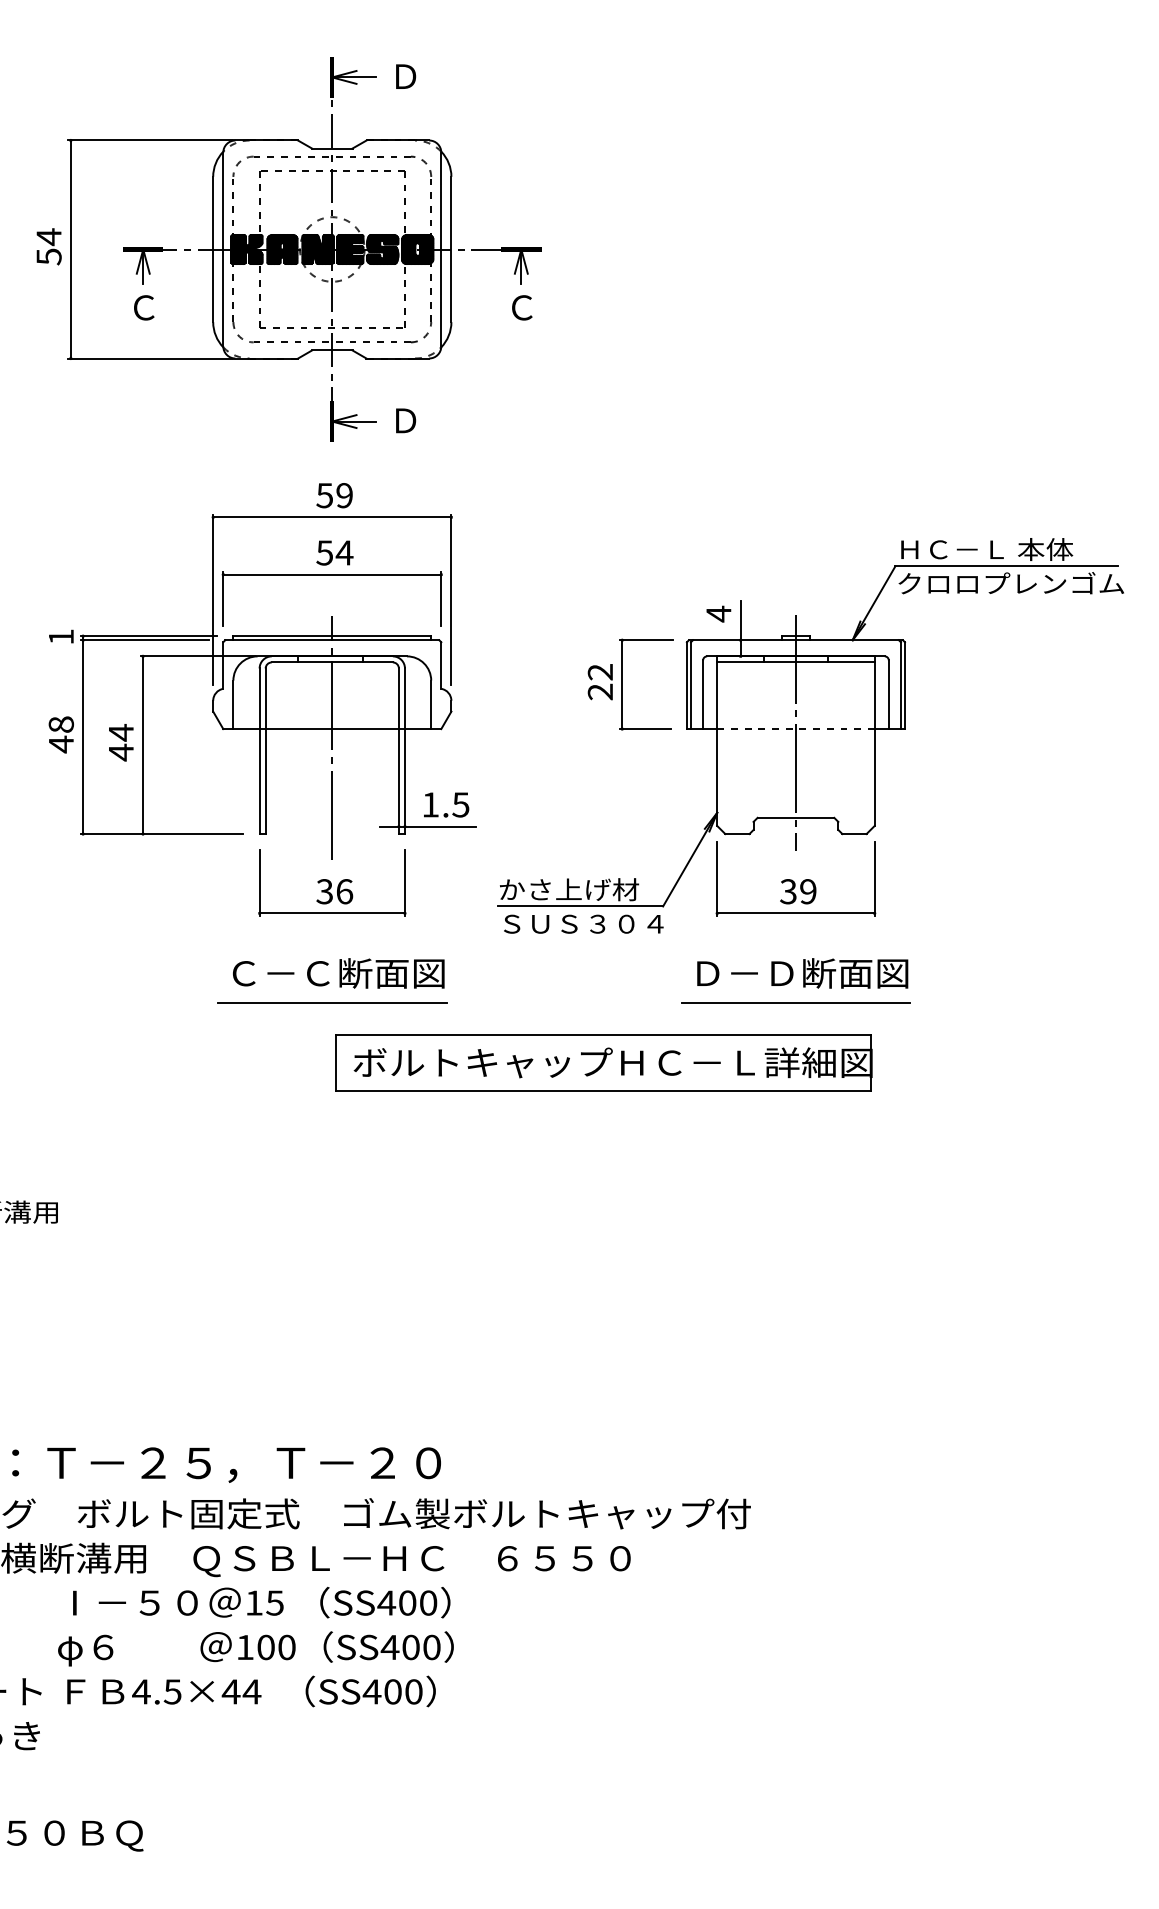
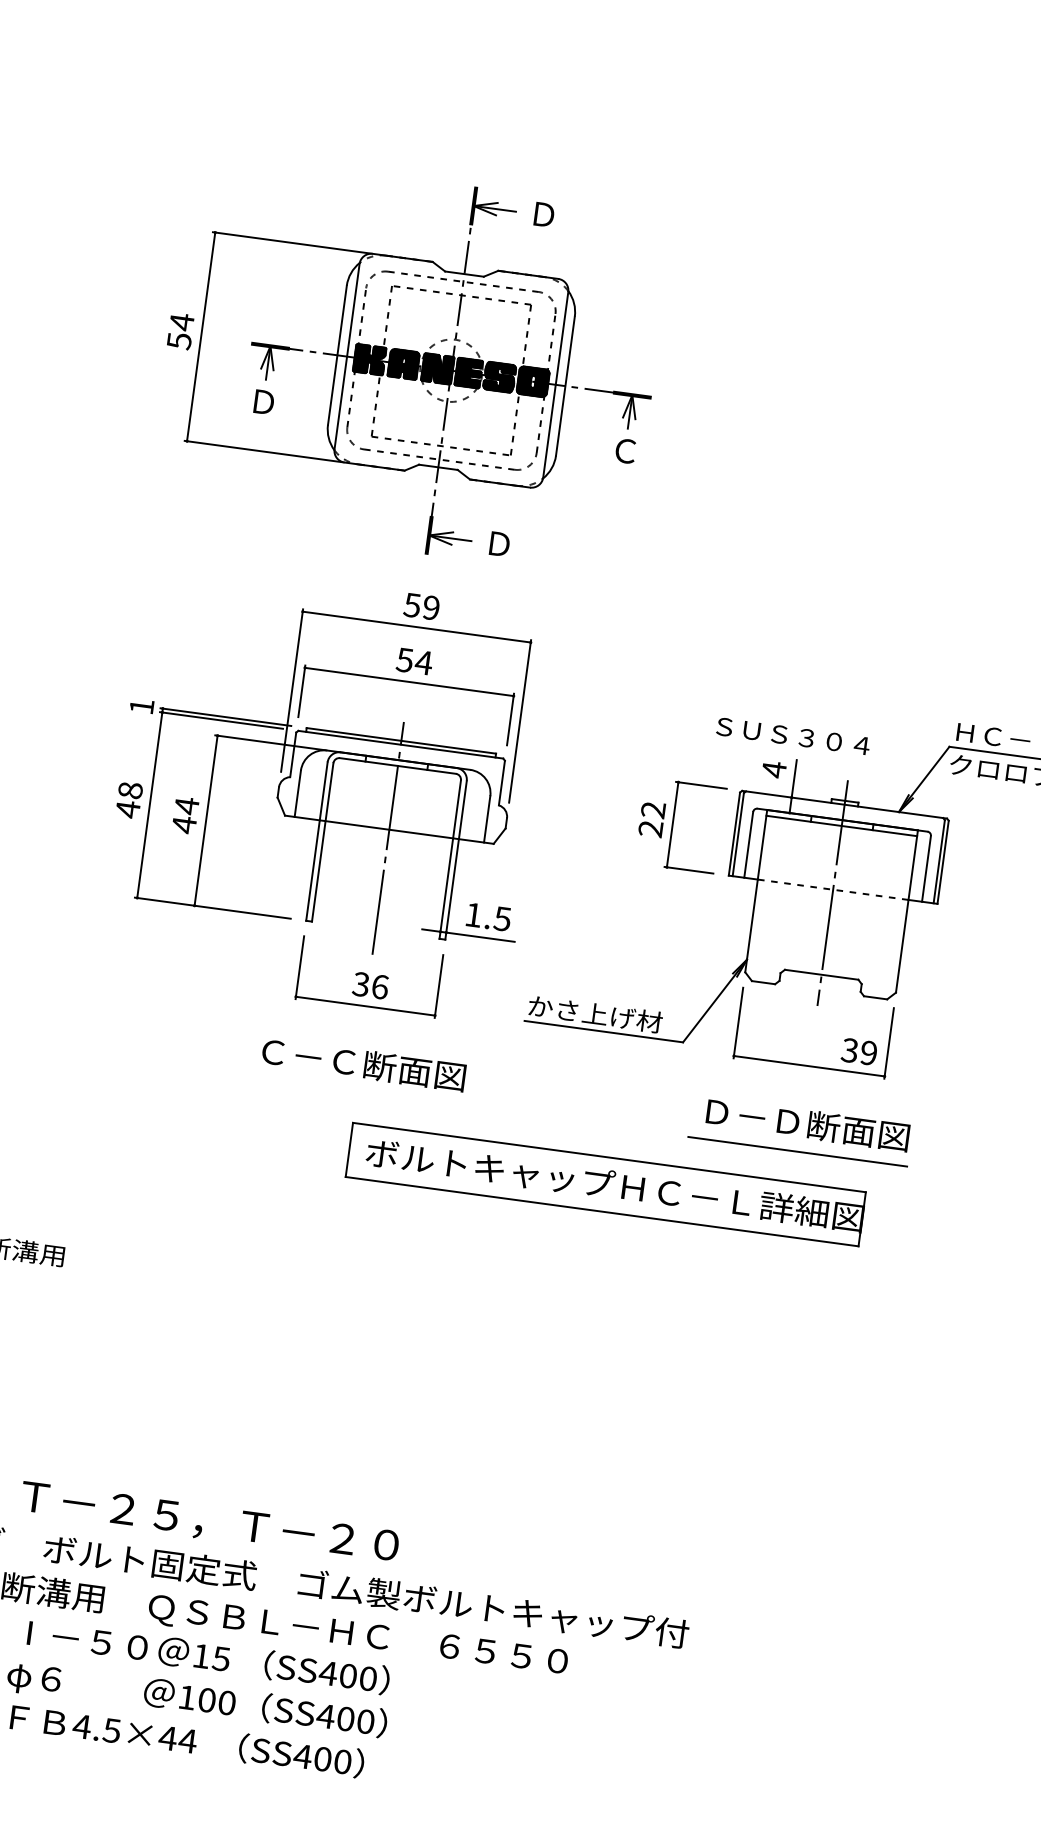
text: (144, 307) -> (264, 401), Ｃ -> Ｄ
text: (798, 891) -> (859, 1051), moved
text: (583, 923) -> (793, 735), moved
line: (332, 1002) -> (354, 1091), removed

